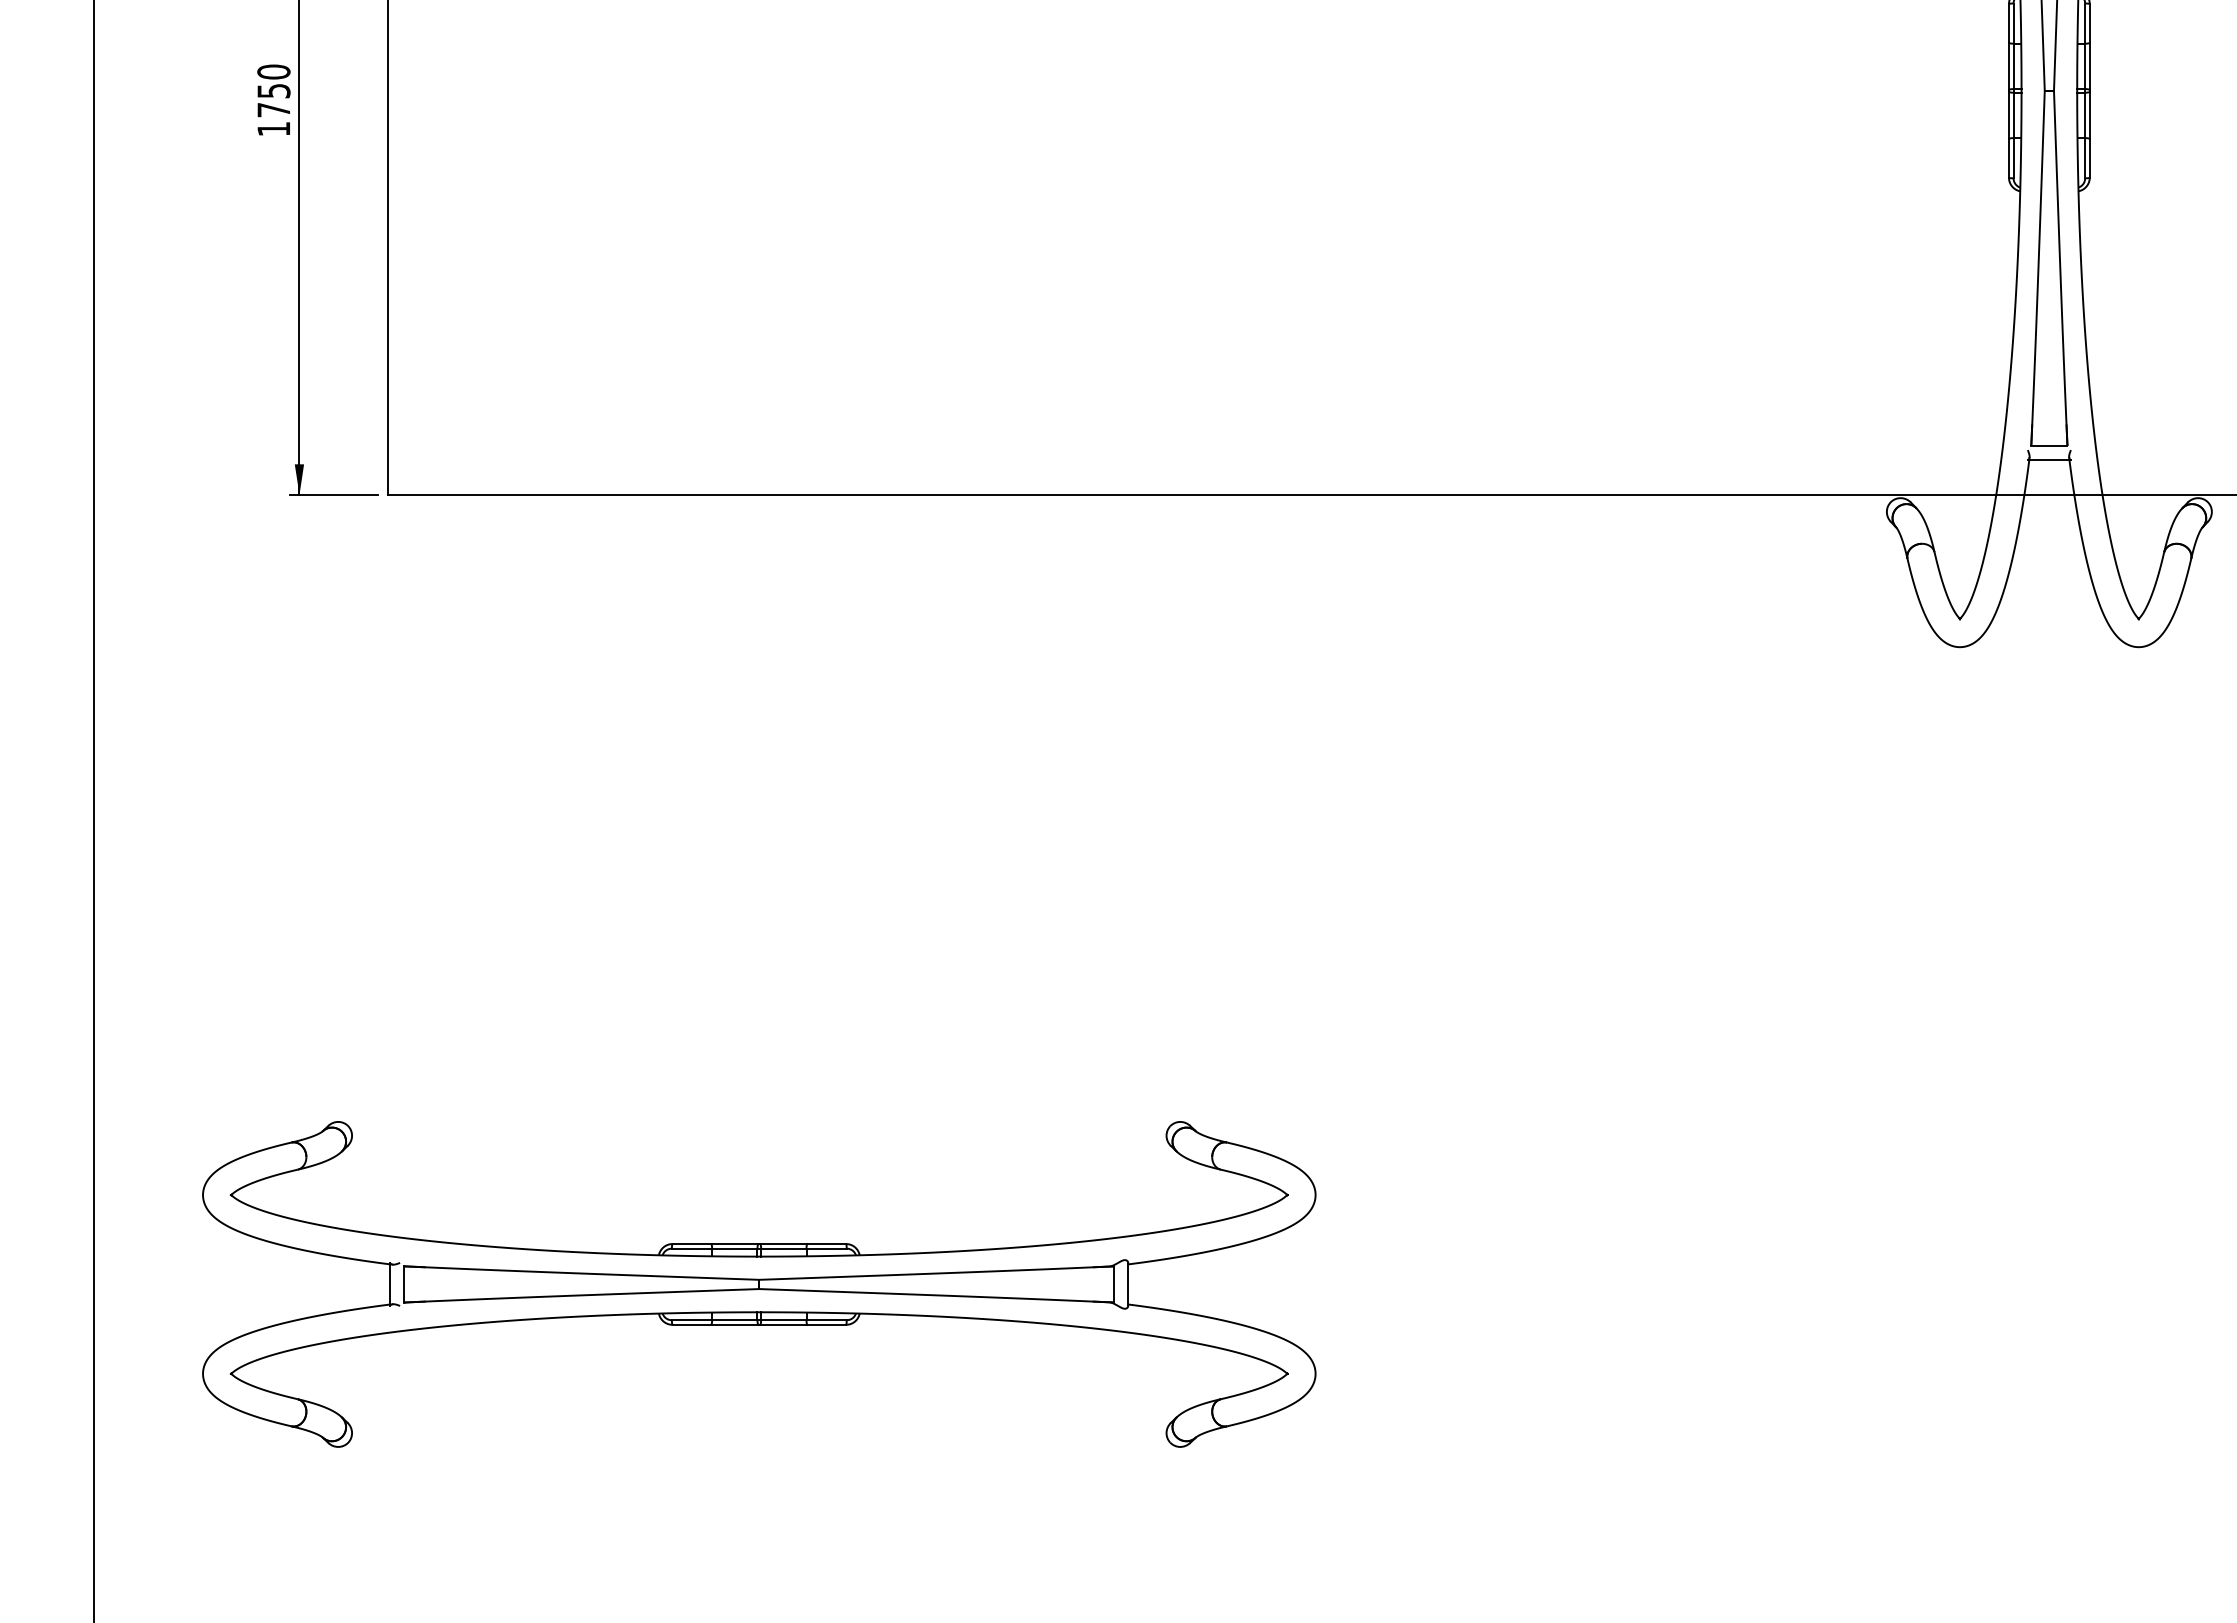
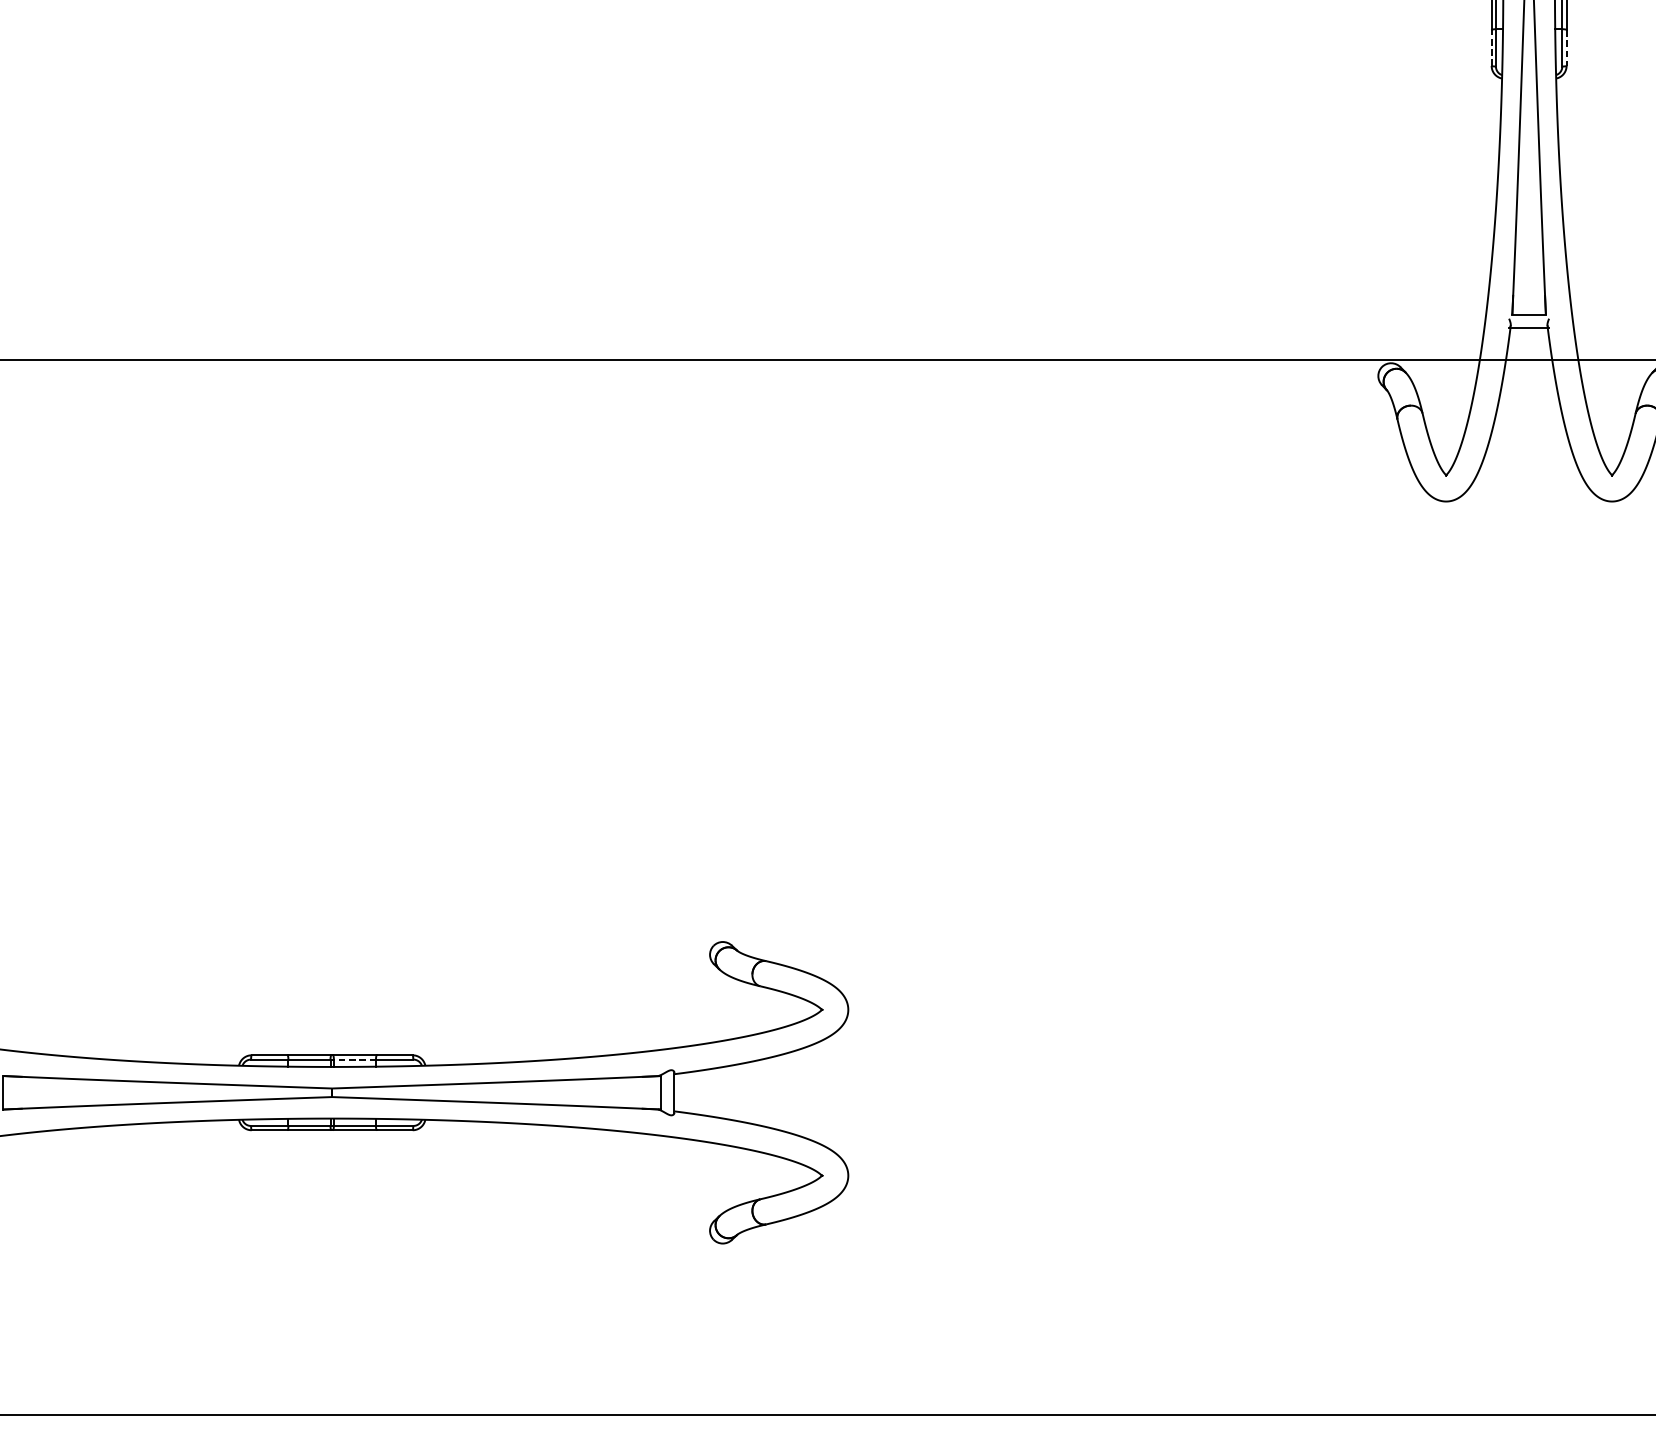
line: (2008, 157) -> (1491, 47), solid -> dashed
line: (2089, 158) -> (1566, 48), solid -> dashed
line: (783, 1248) -> (354, 1059), solid -> dashed

